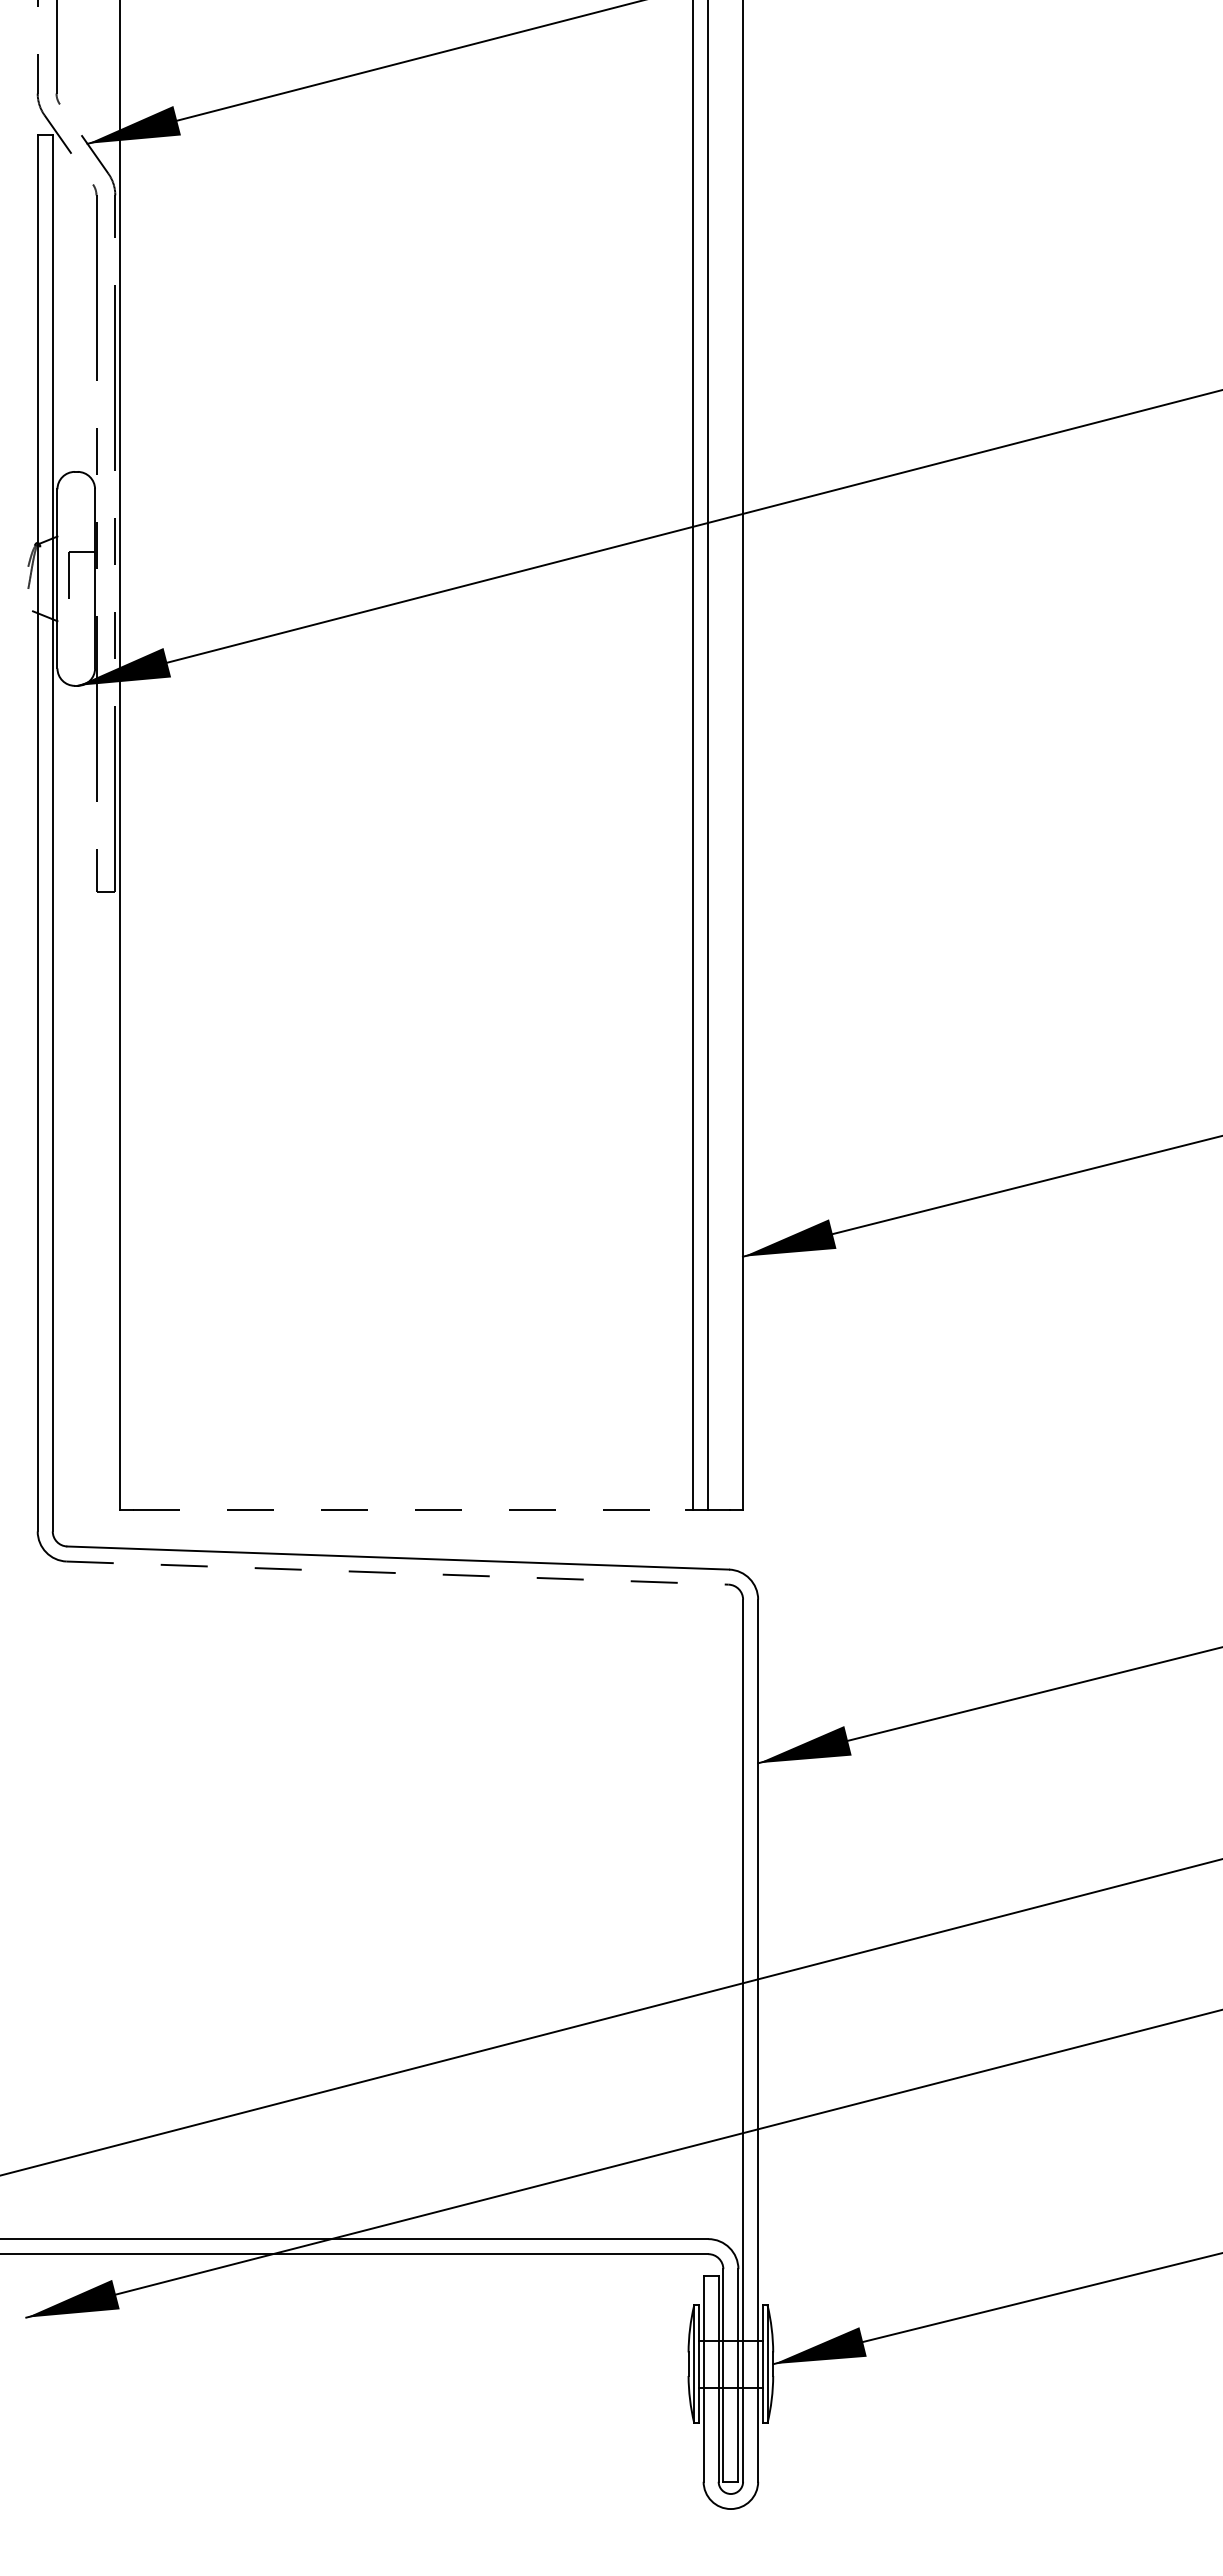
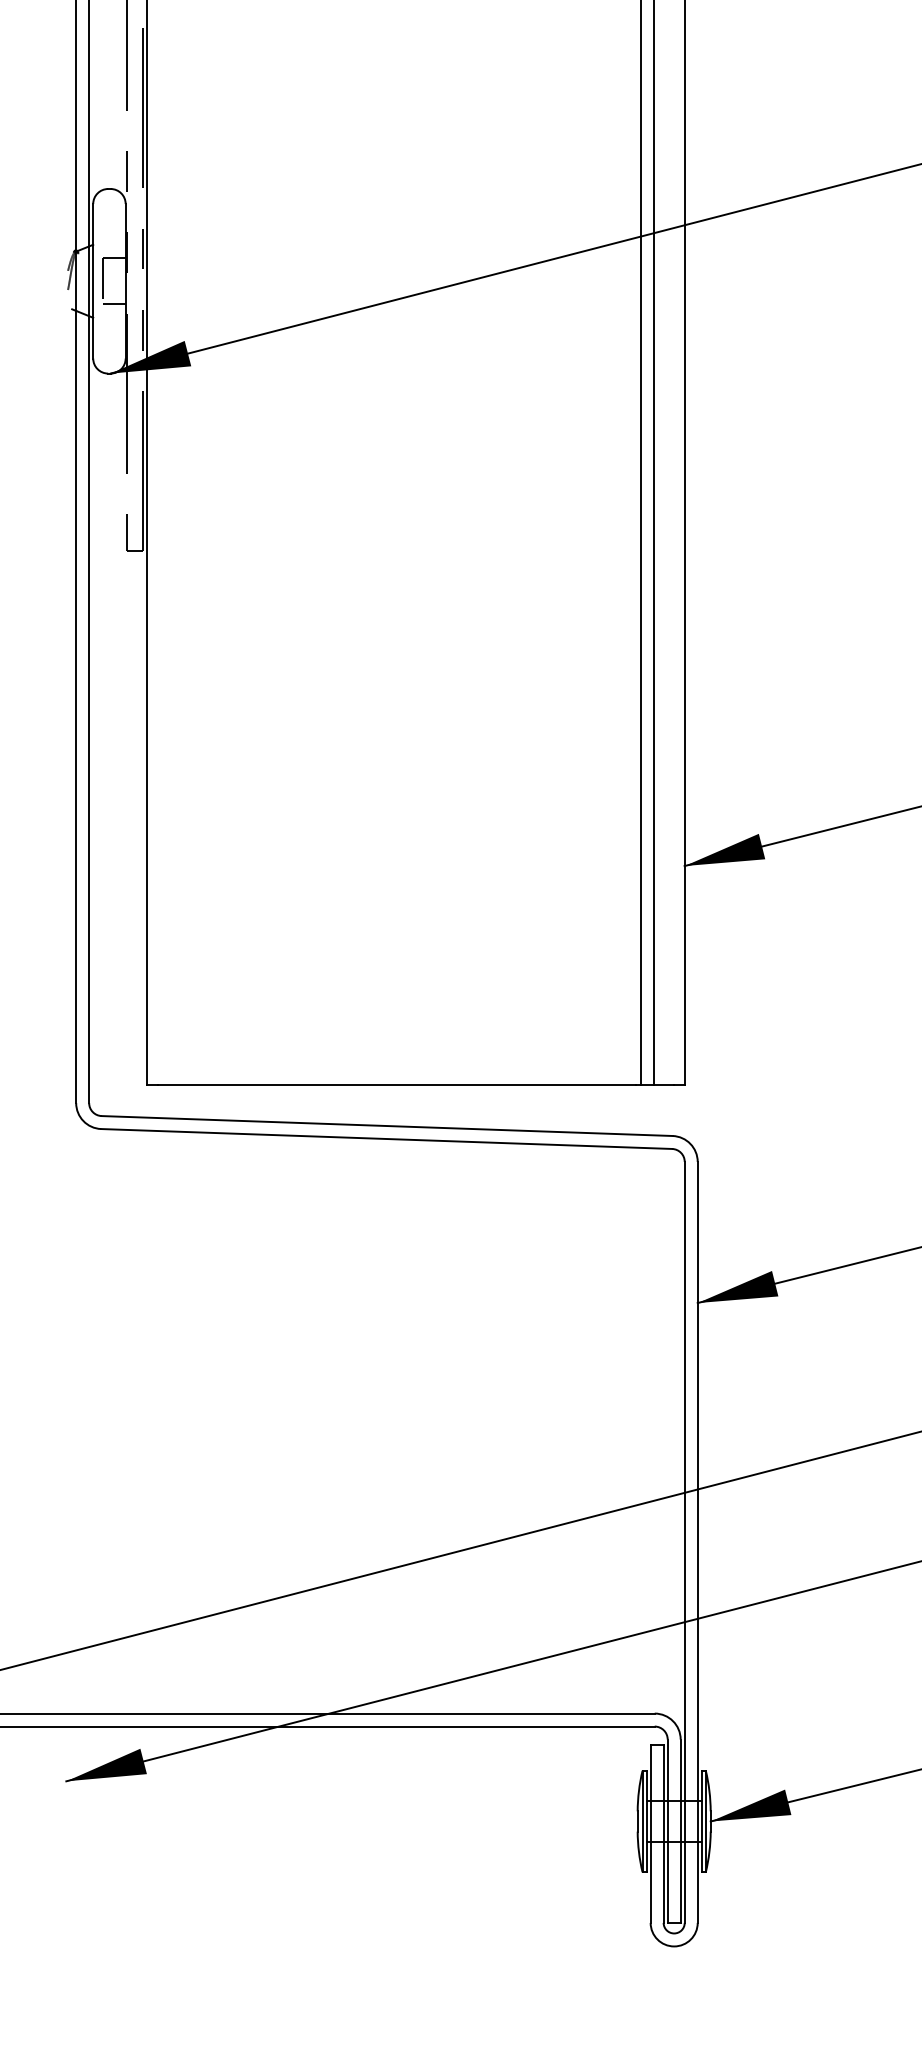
line: (81, 605) -> (113, 304), added
line: (409, 1510) -> (396, 1085), dashed -> solid
line: (398, 1573) -> (387, 1139), dashed -> solid

